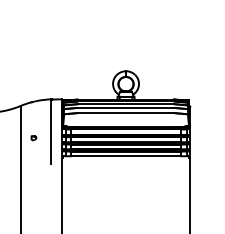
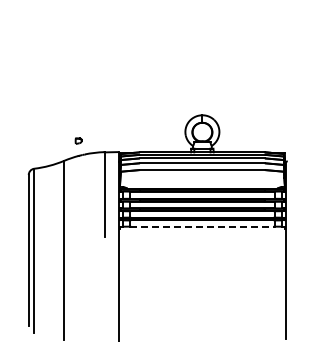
part: (33, 137) -> (78, 140), moved
line: (126, 156) -> (202, 226), solid -> dashed

